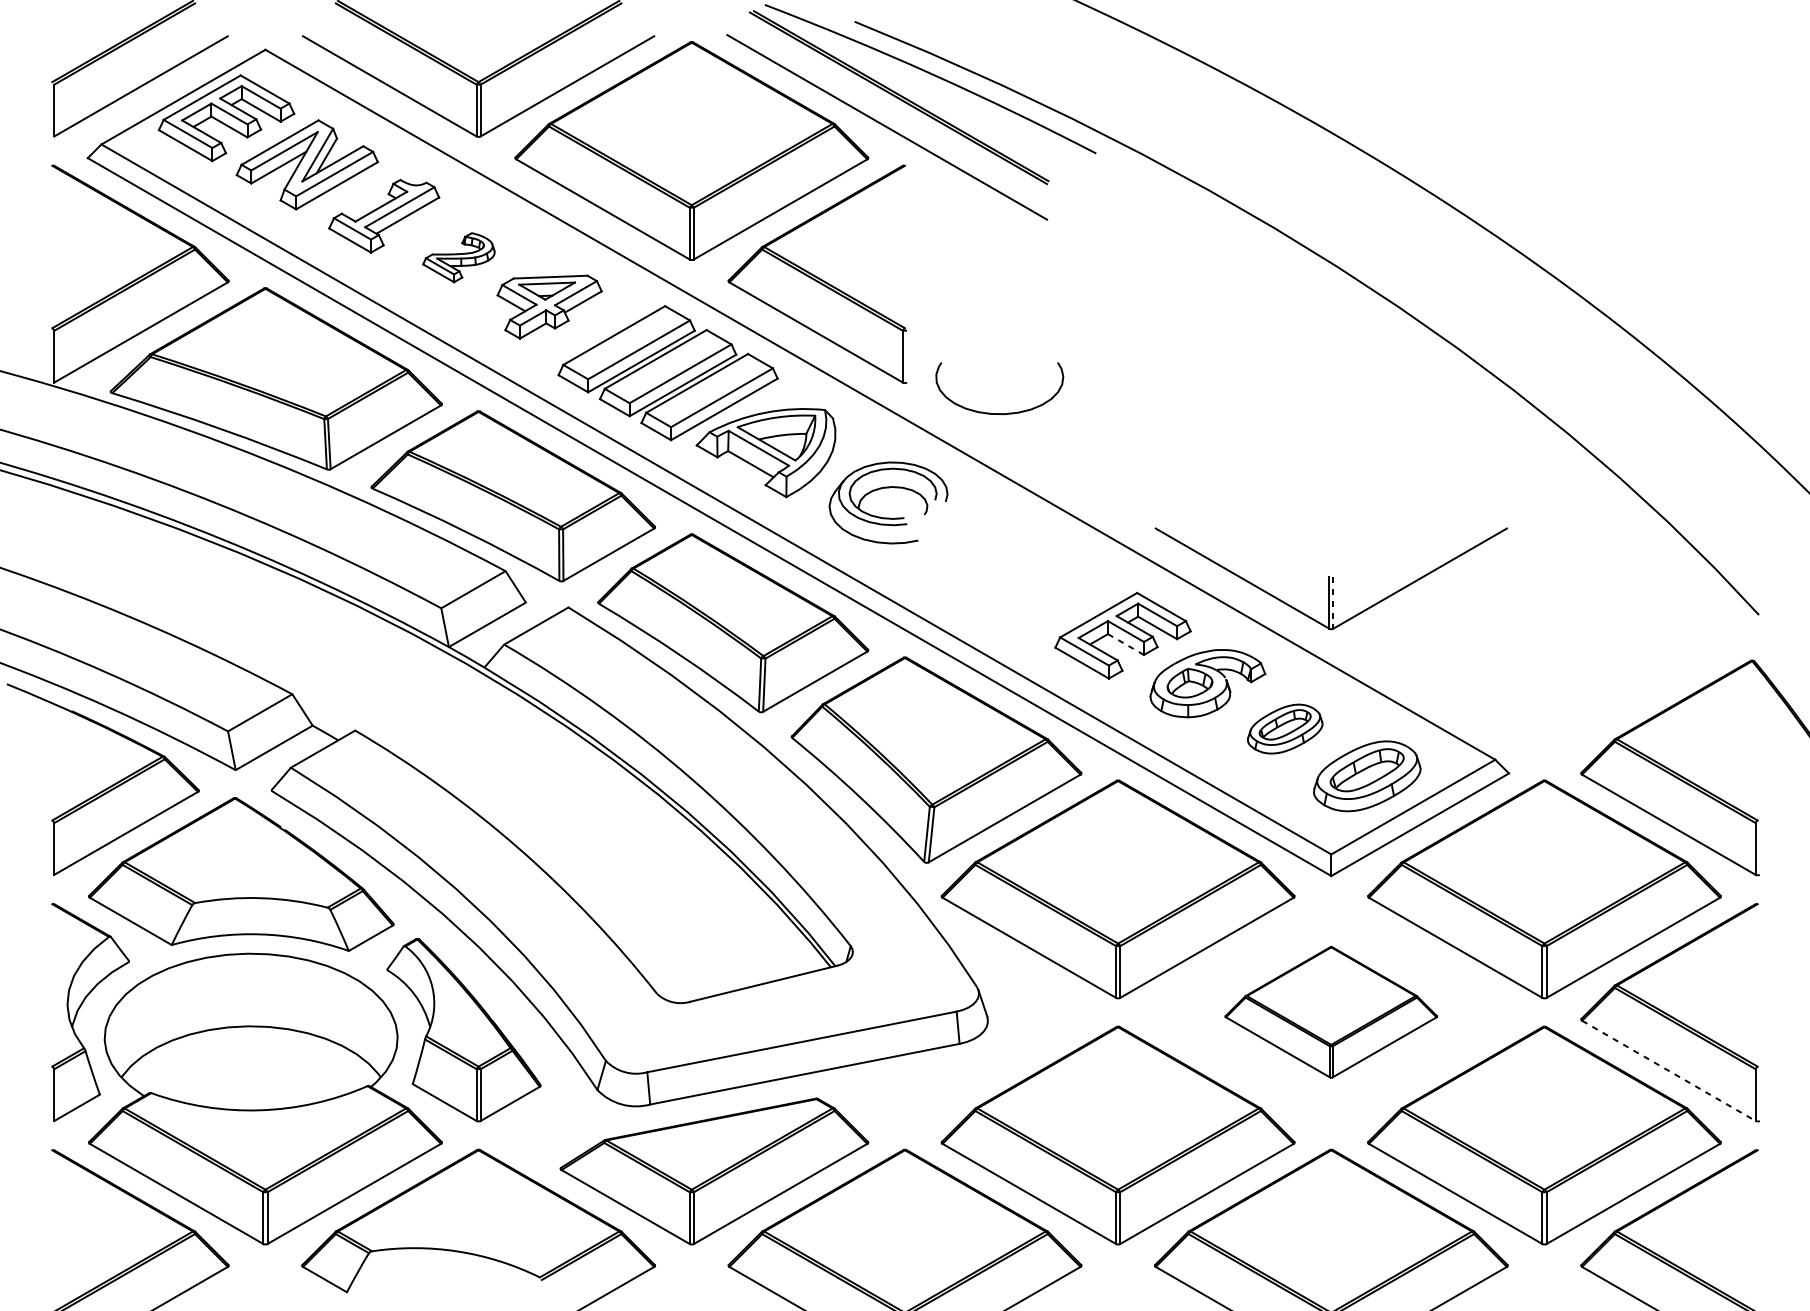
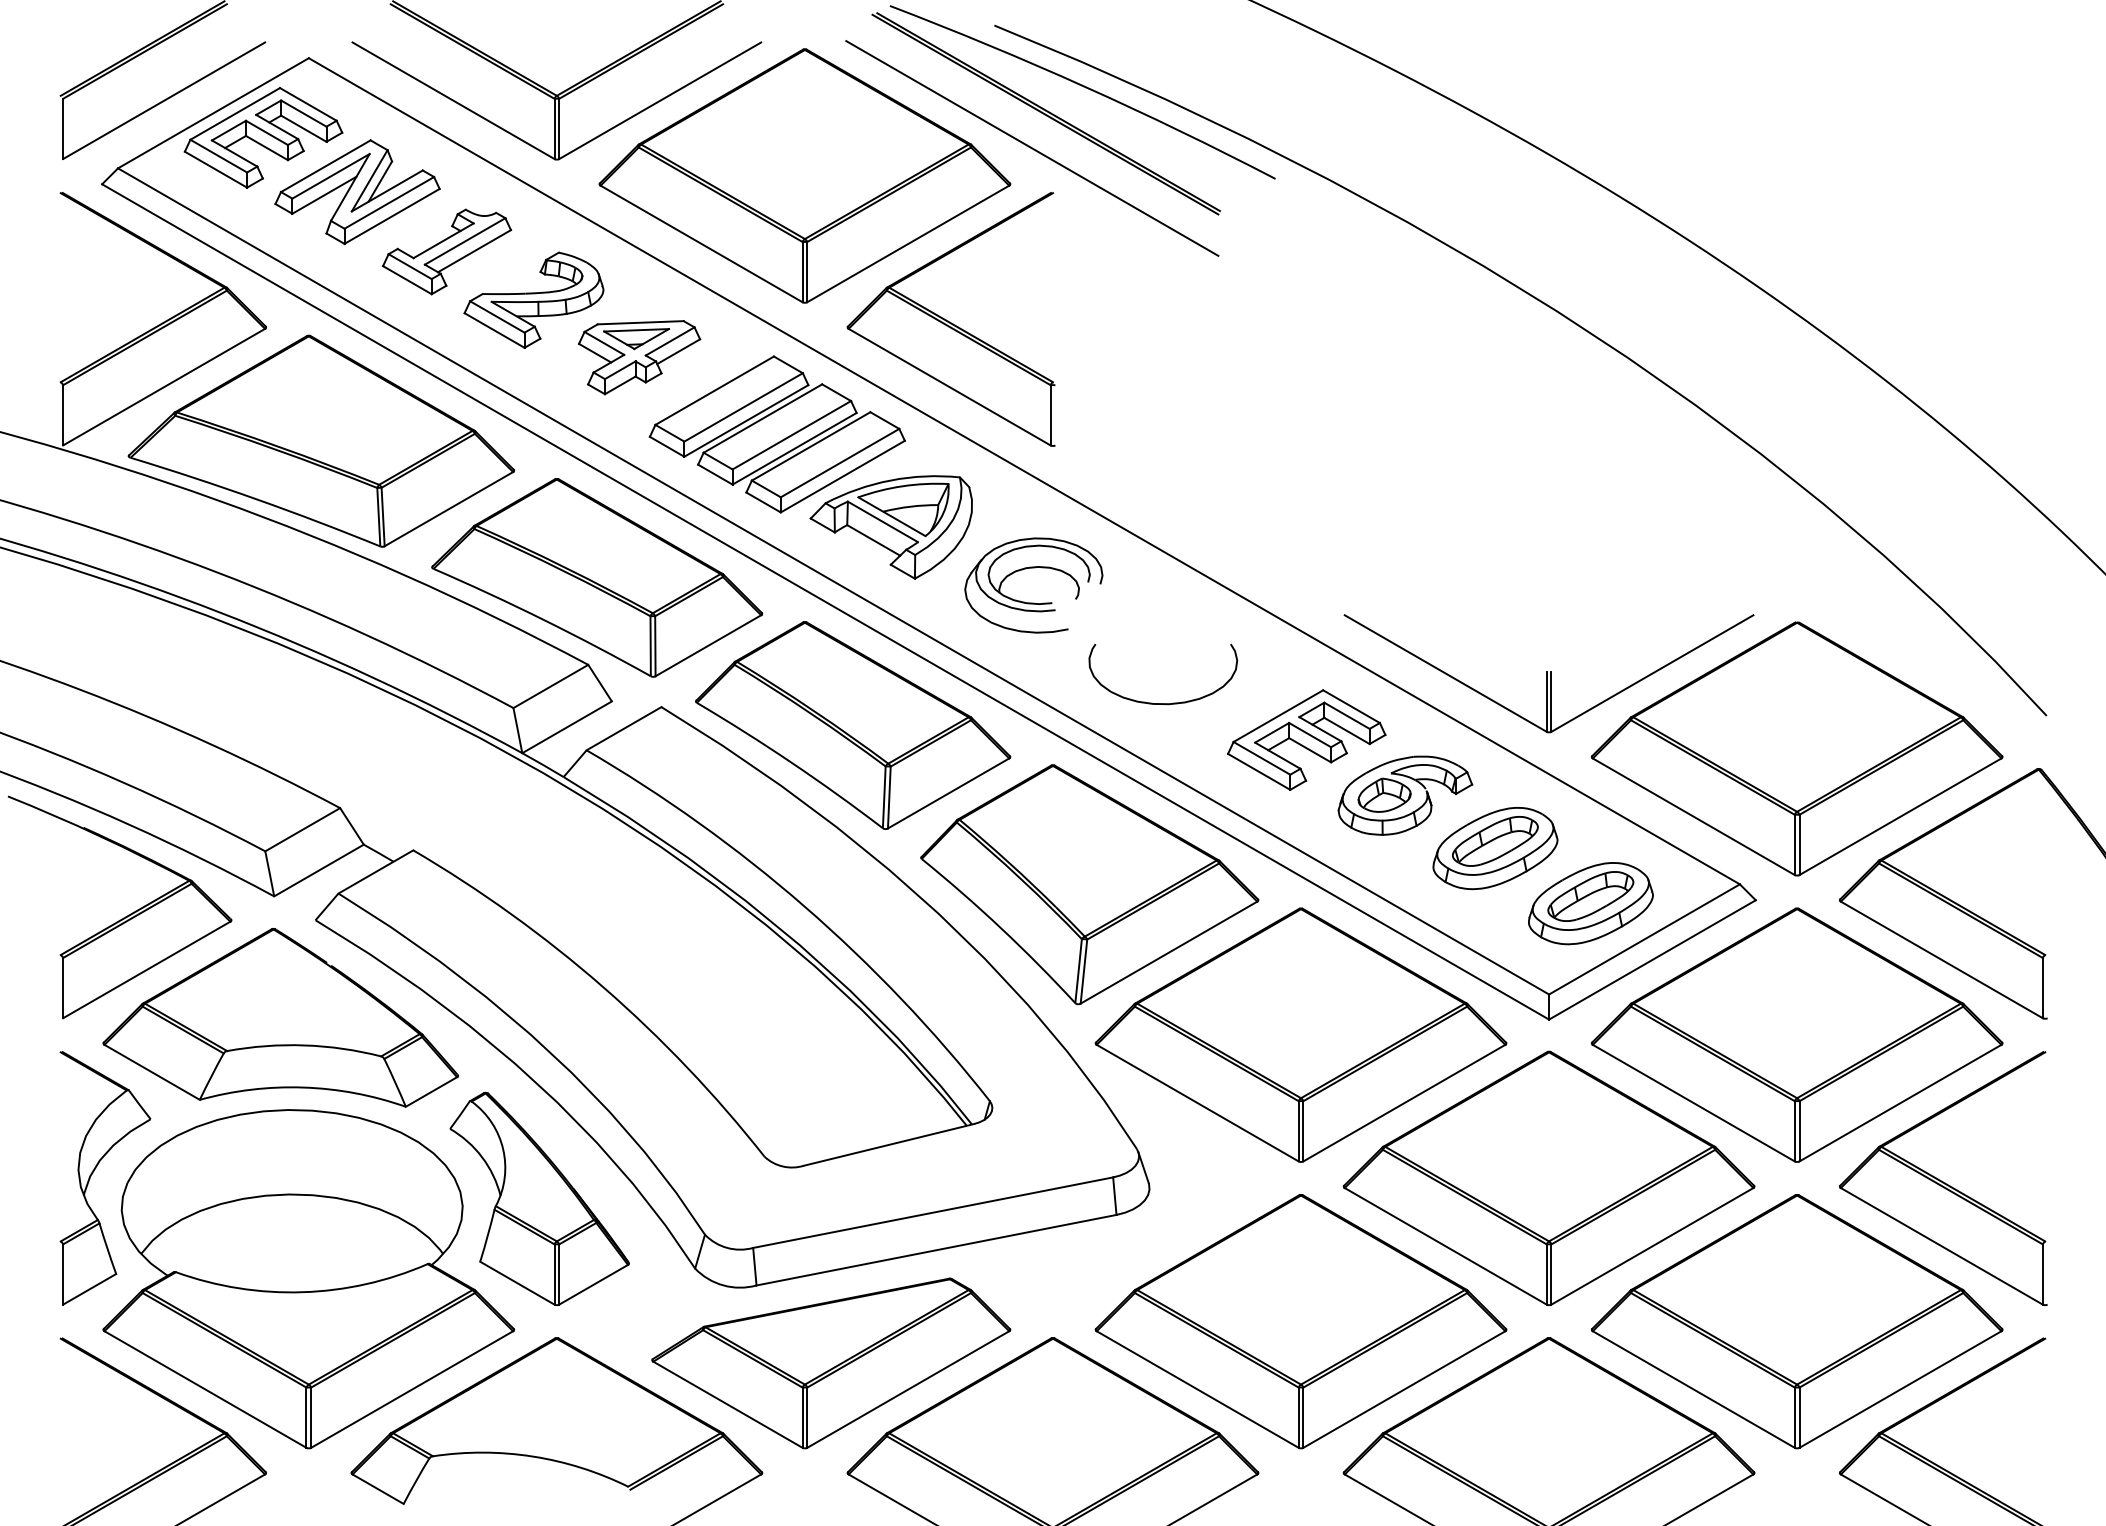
part: (458, 257) -> (533, 299), size x1.67
part: (999, 413) -> (1163, 703), moved
line: (1333, 603) -> (1551, 702), dashed -> solid
part: (1544, 643) -> (1797, 748), added
line: (1125, 644) -> (1309, 750), dashed -> solid
part: (1285, 728) -> (1495, 848), size x1.43
part: (1330, 1011) -> (1548, 1177), size x1.67
line: (1668, 1071) -> (1941, 1246), dashed -> solid

